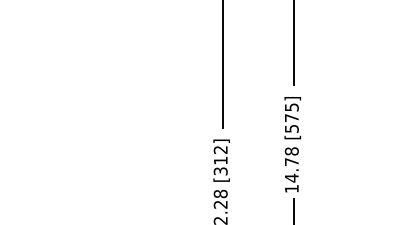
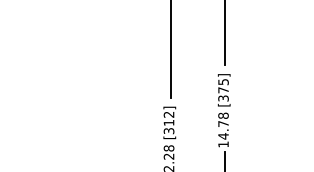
text: (290, 128) -> (222, 98), [575] -> [375]

